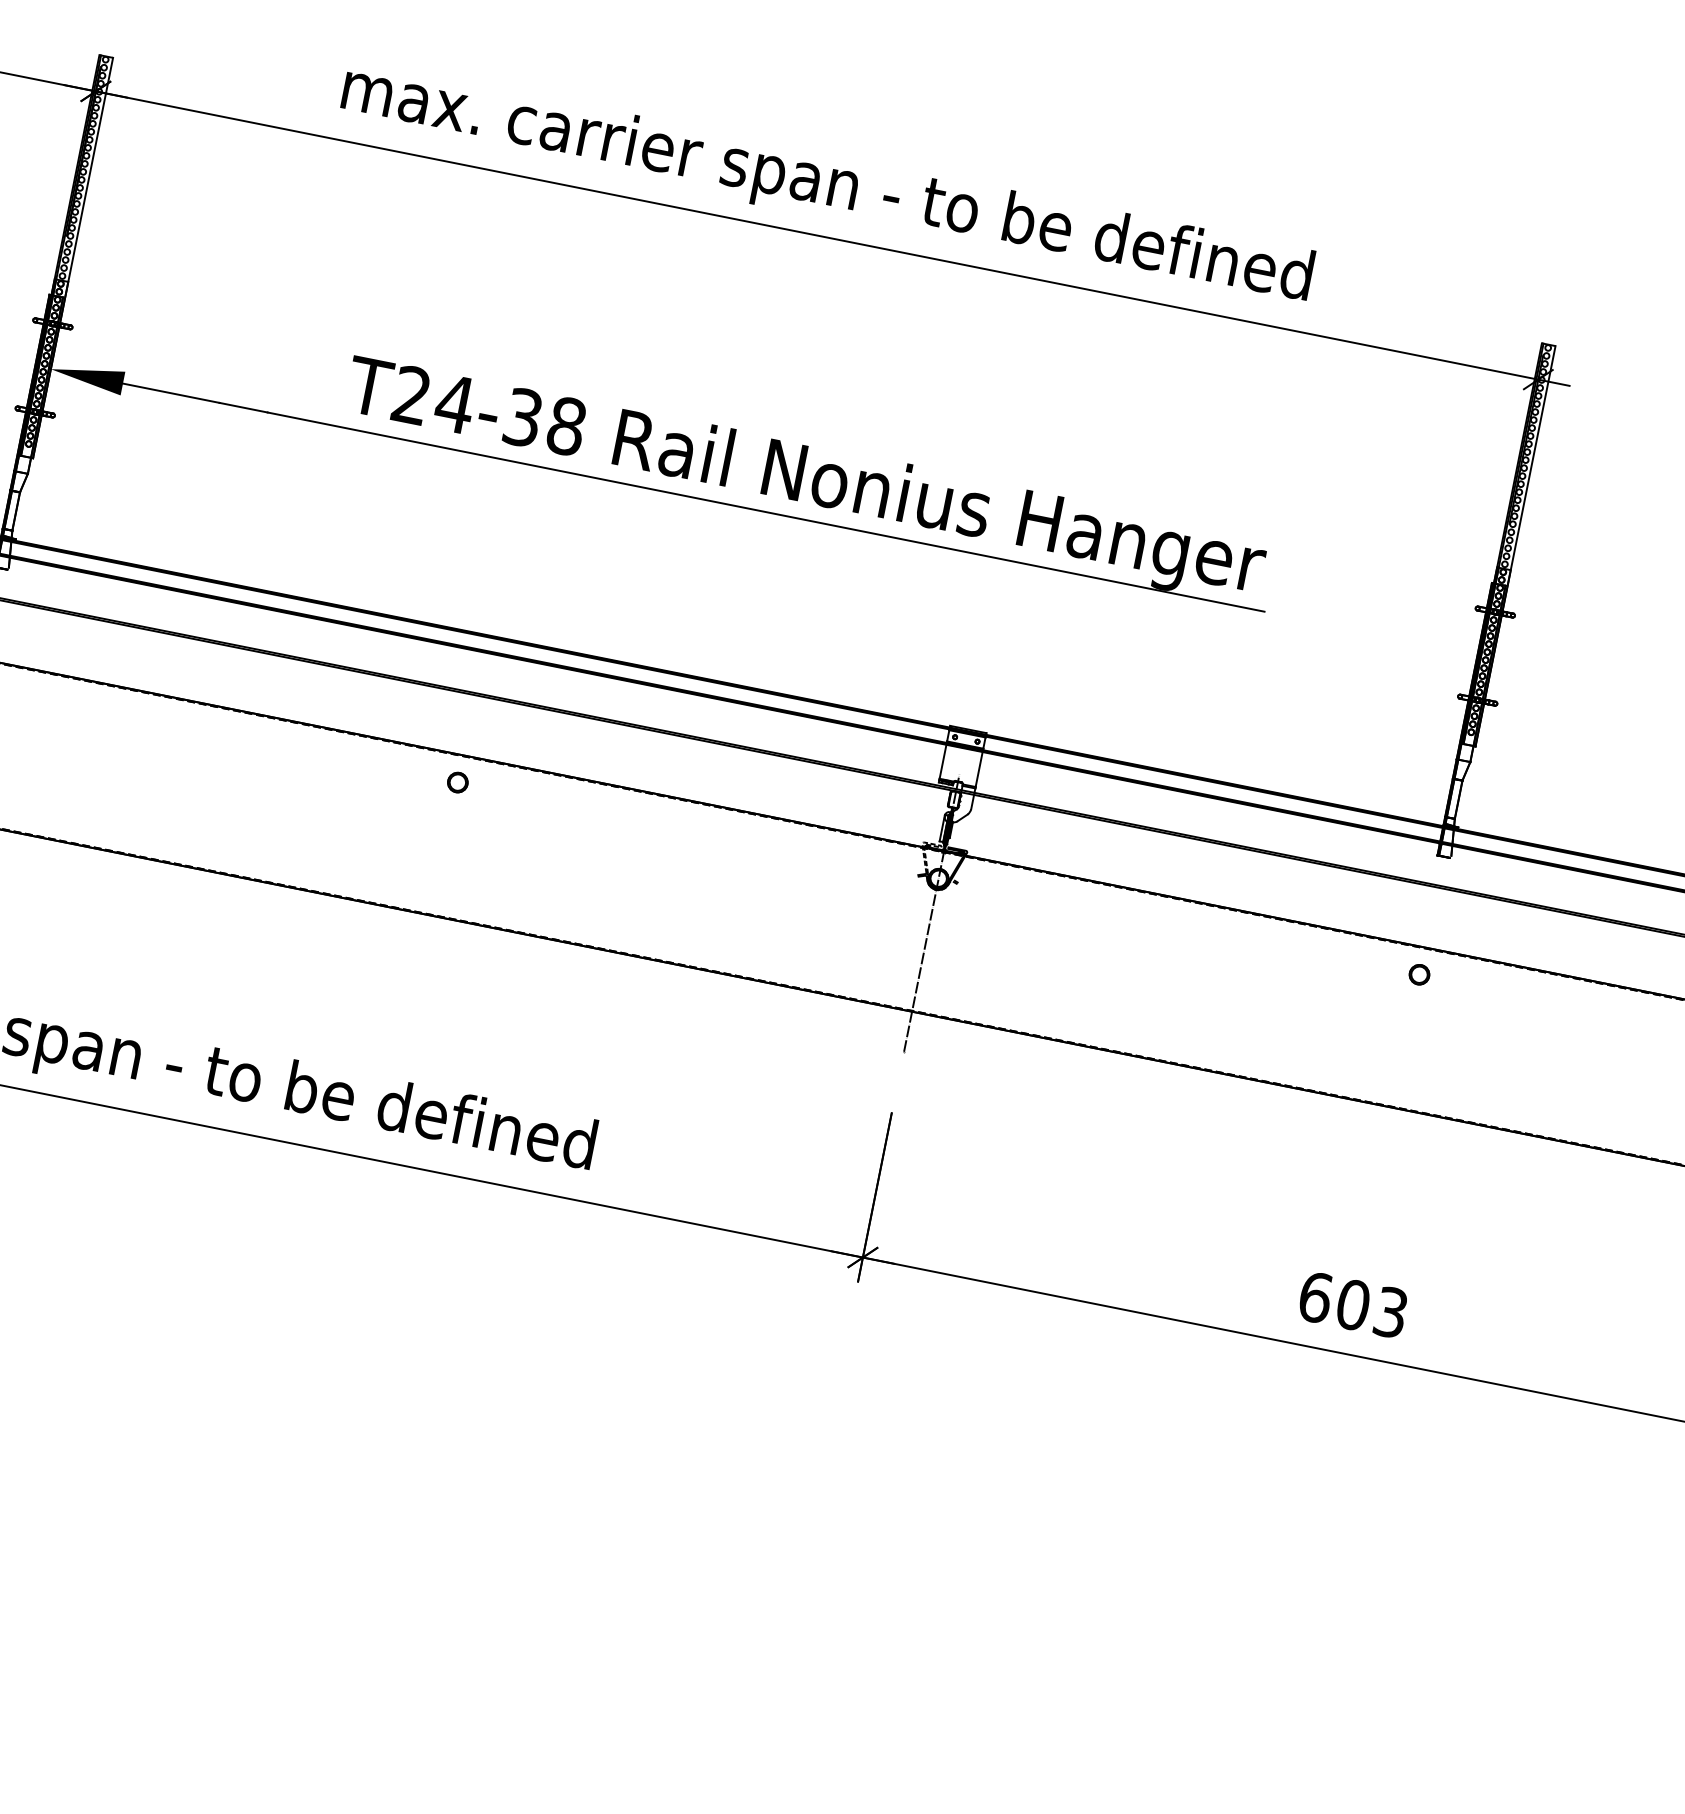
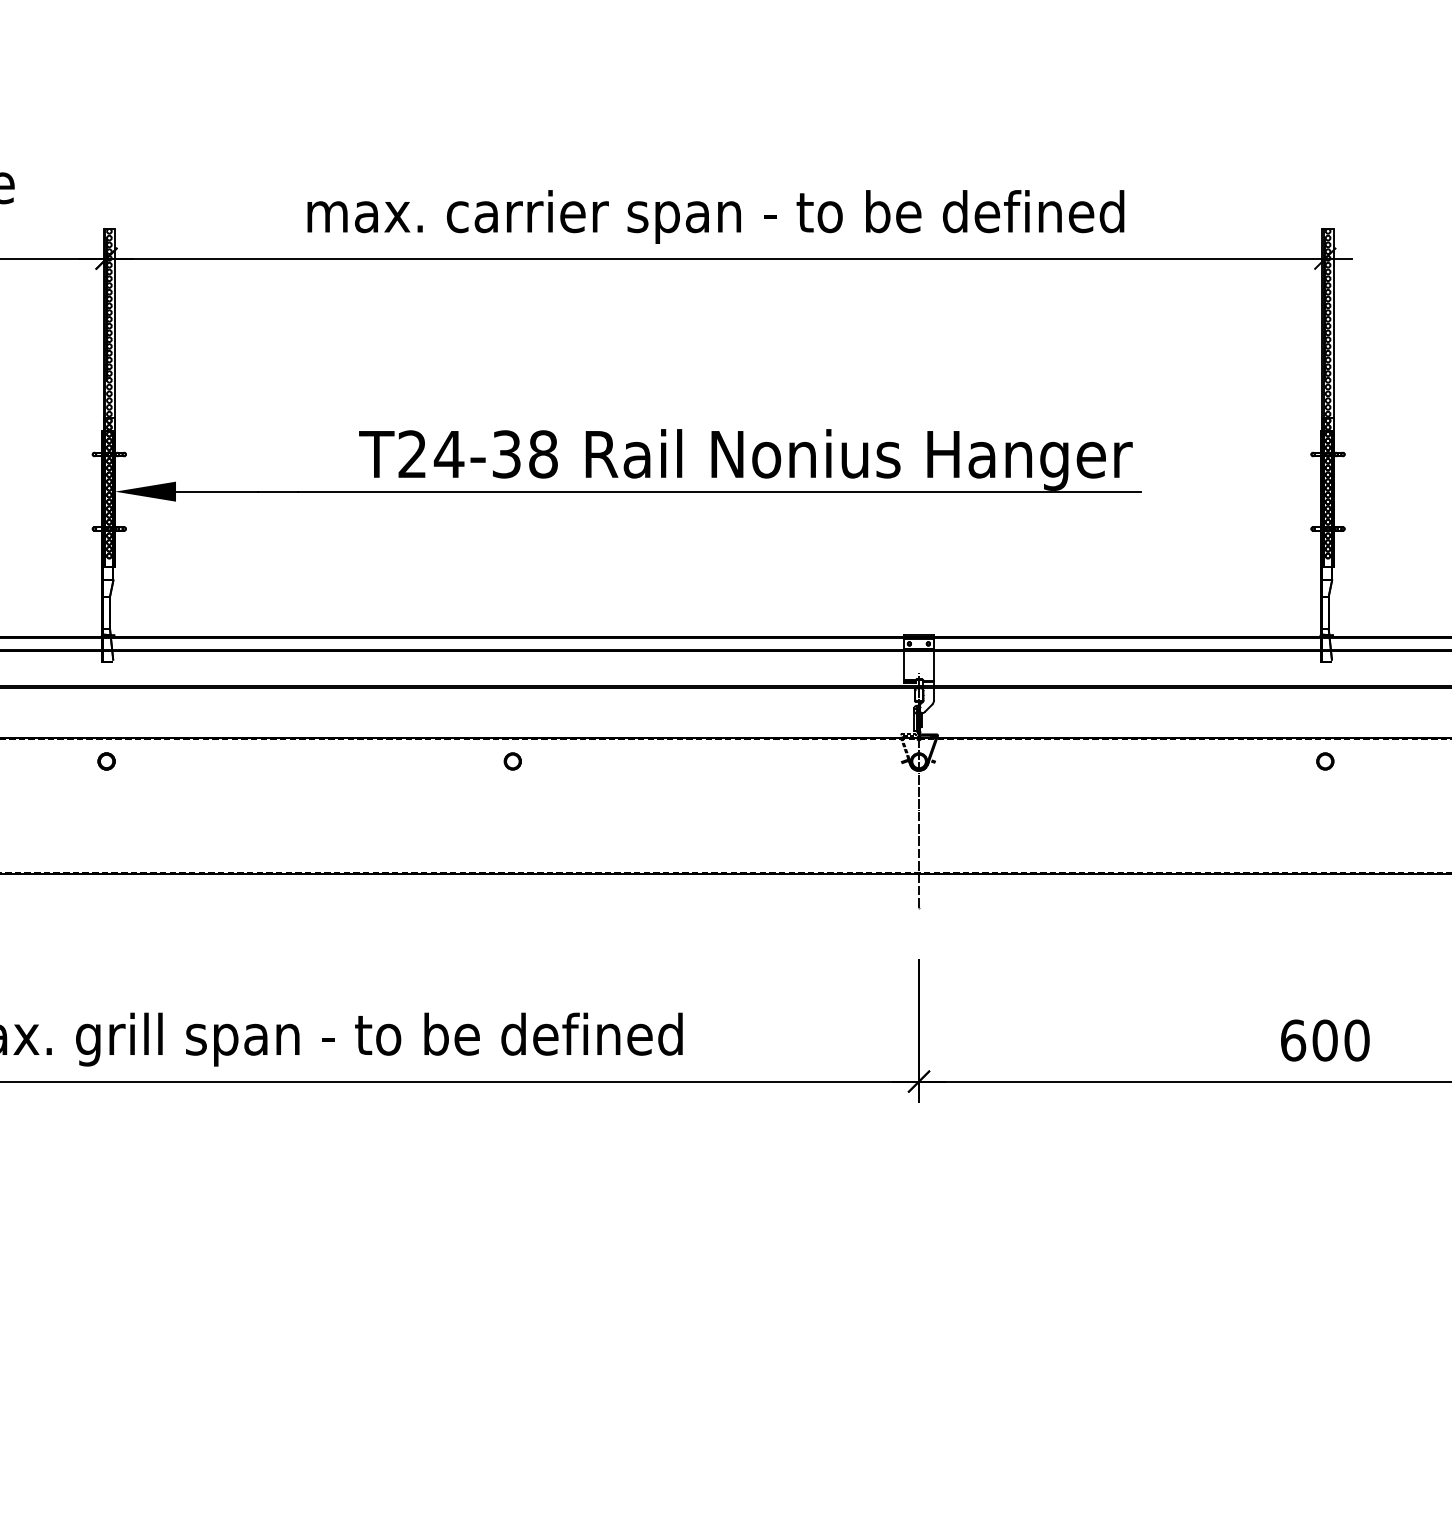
text: (1390, 1312) -> (1356, 1040), 603 -> 600

